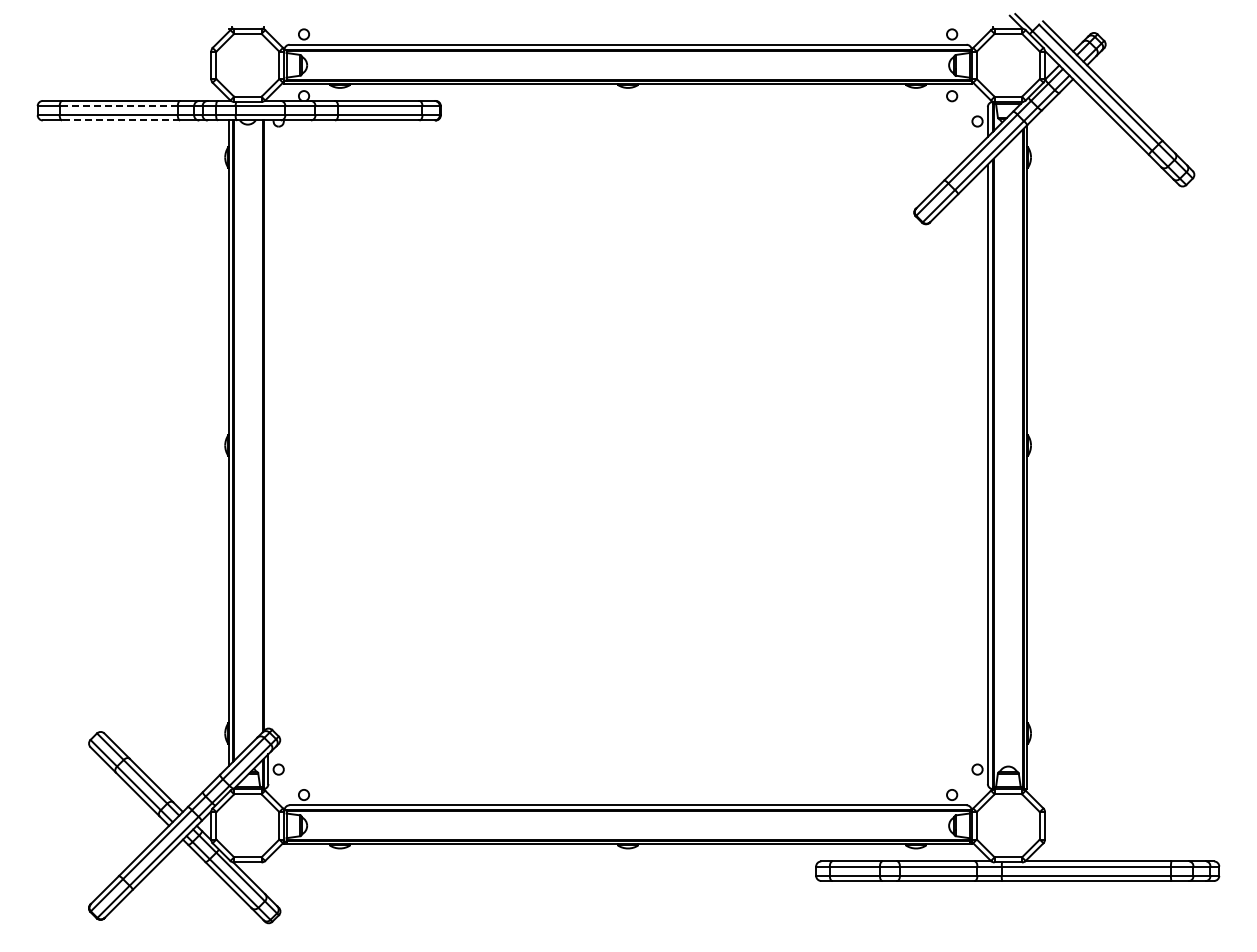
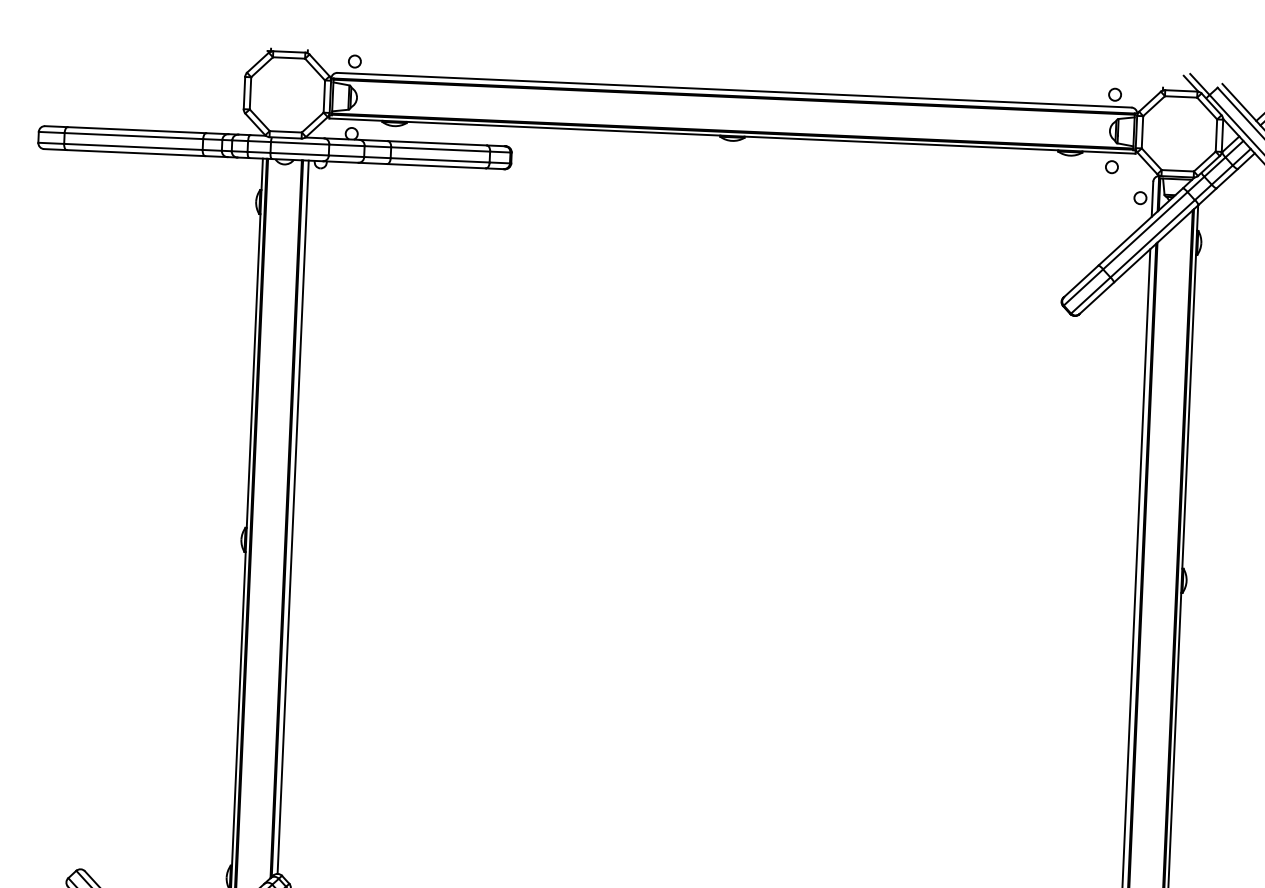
line: (118, 106) -> (133, 136), dashed -> solid
line: (120, 120) -> (135, 153), dashed -> solid
line: (268, 424) -> (293, 517), added

